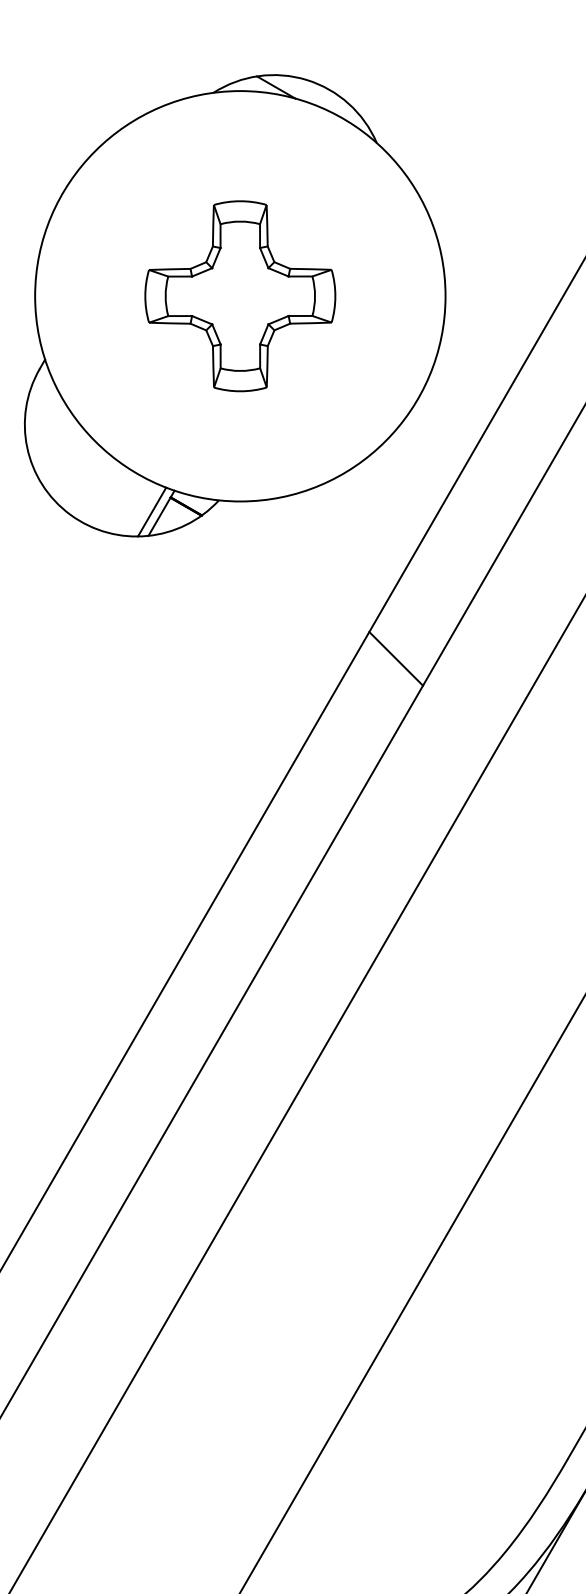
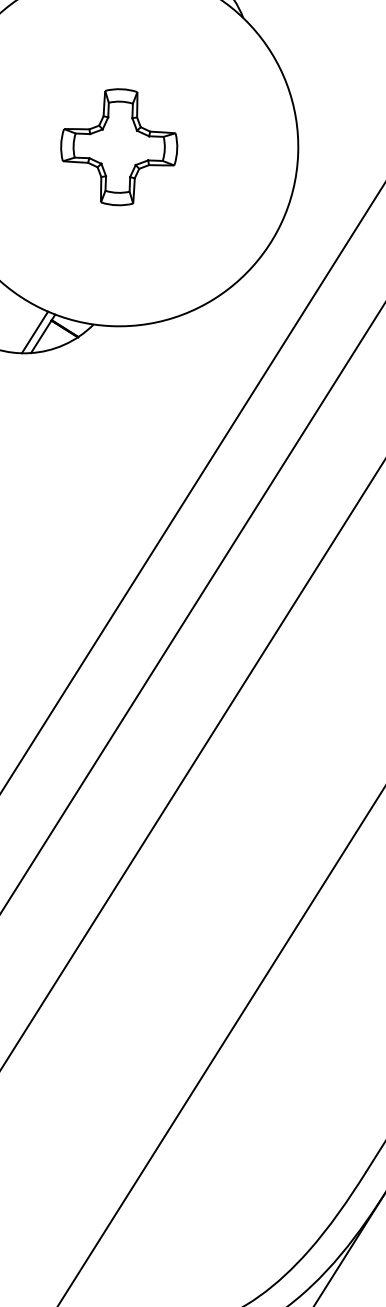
part: (240, 296) -> (119, 147), size x0.7
line: (396, 658) -> (243, 468), removed

